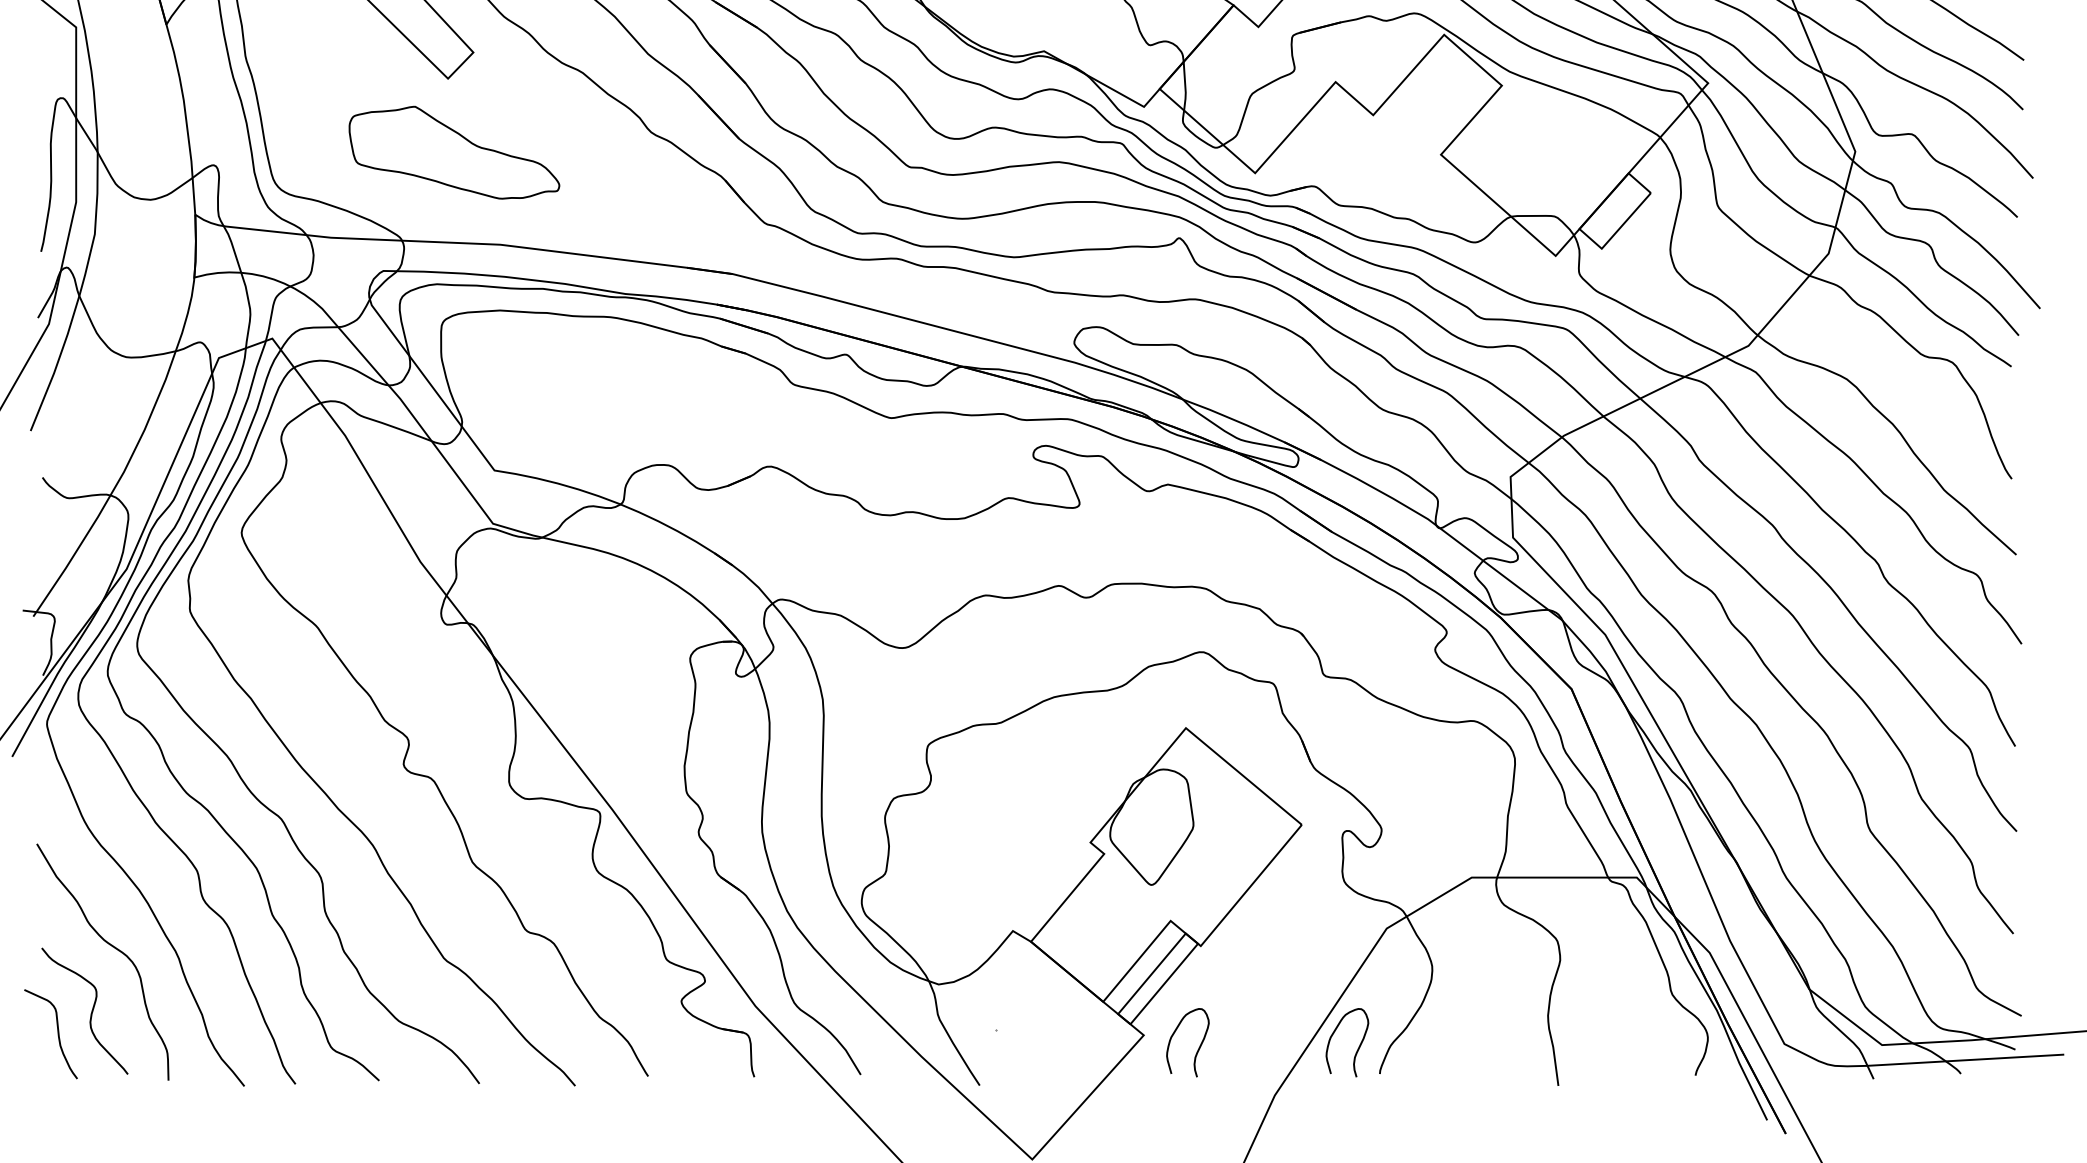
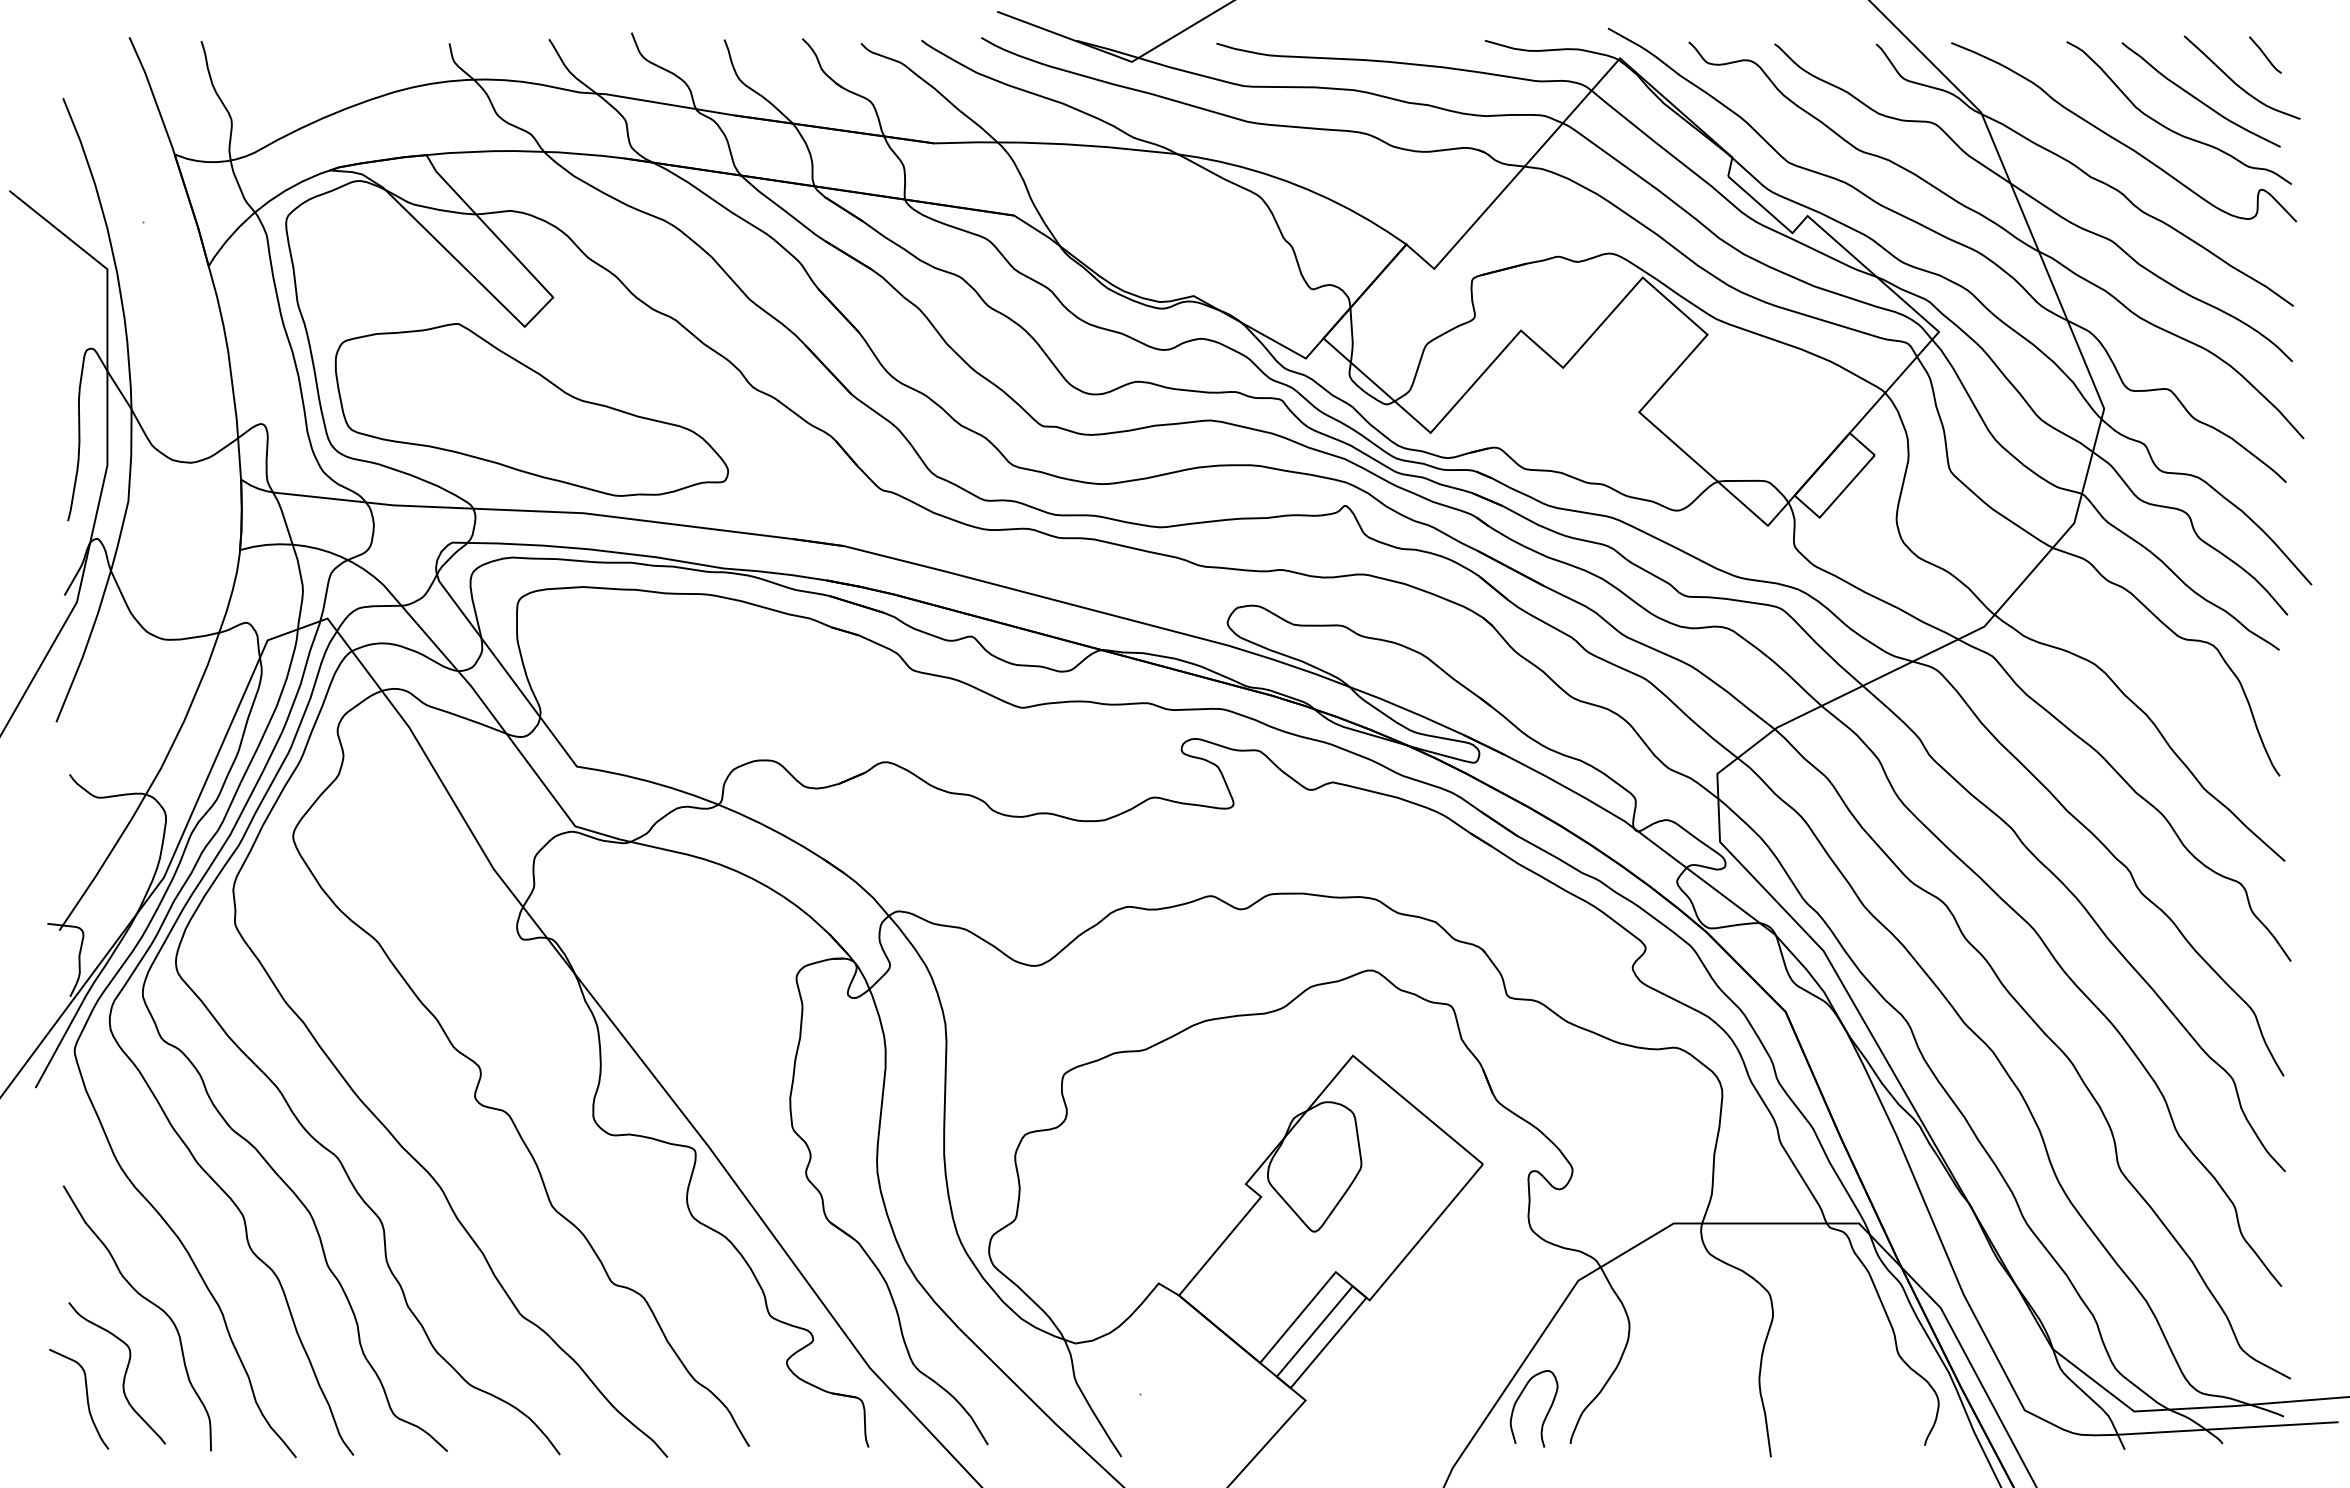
part: (454, 152) -> (531, 409), size x1.67
curve: (1198, 1048) -> (1366, 1415), removed

